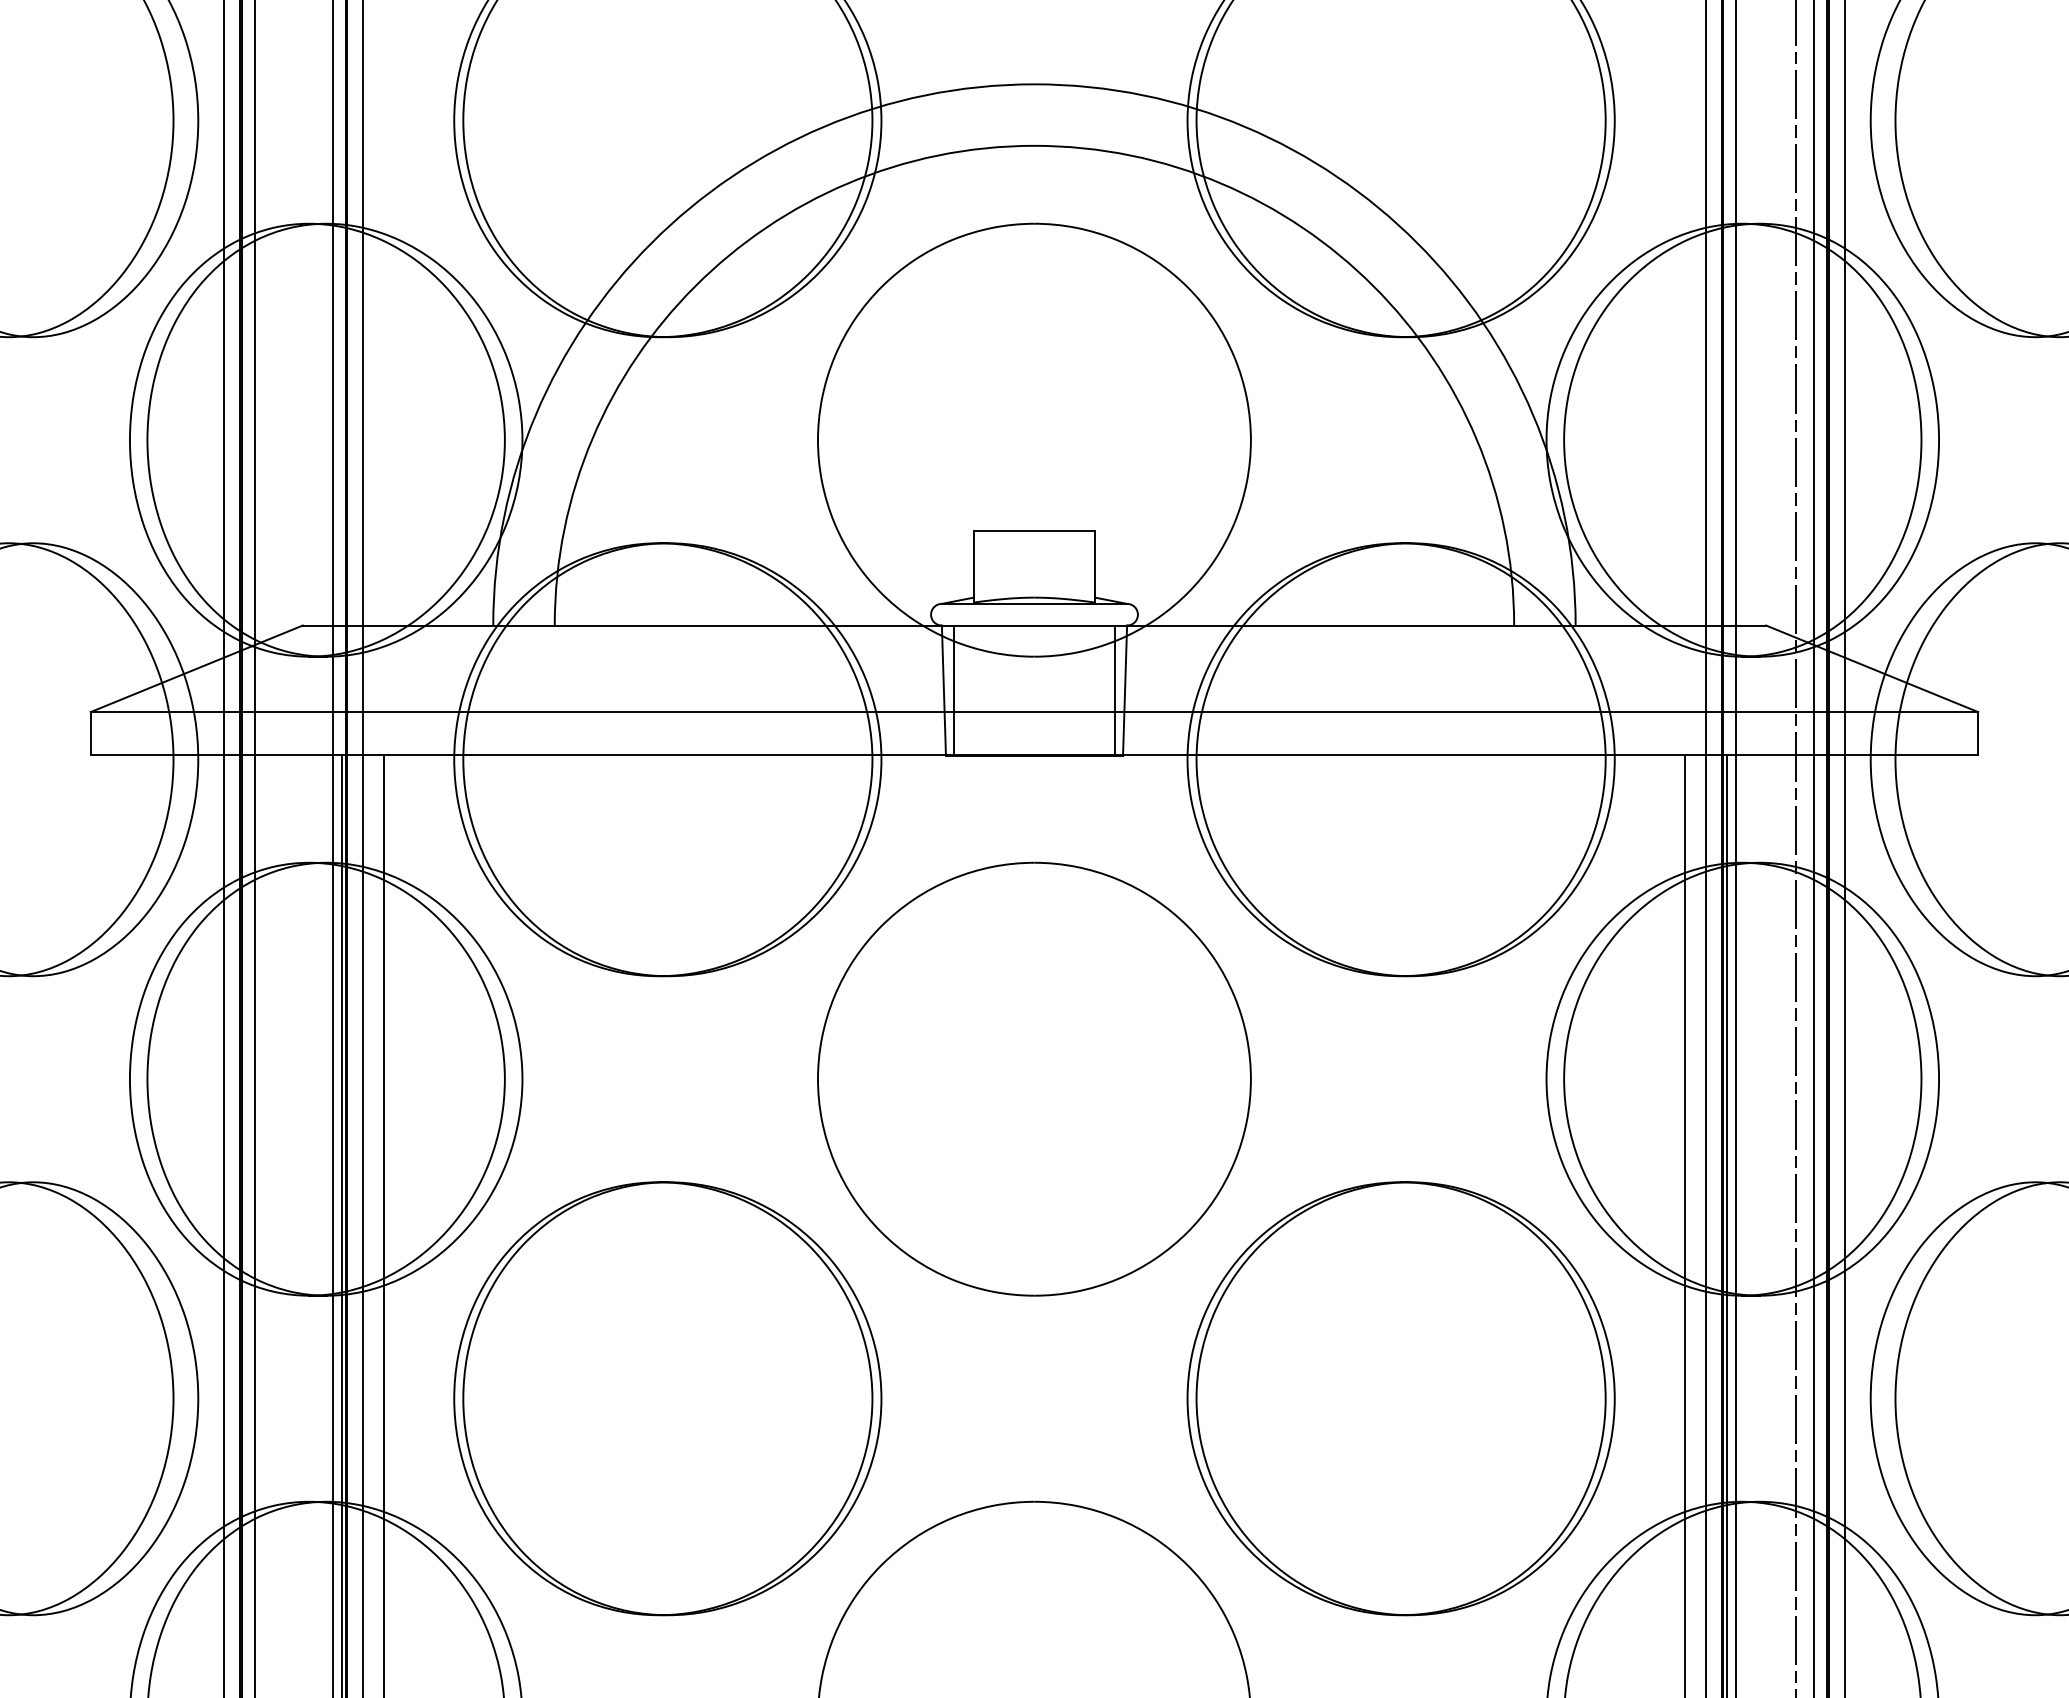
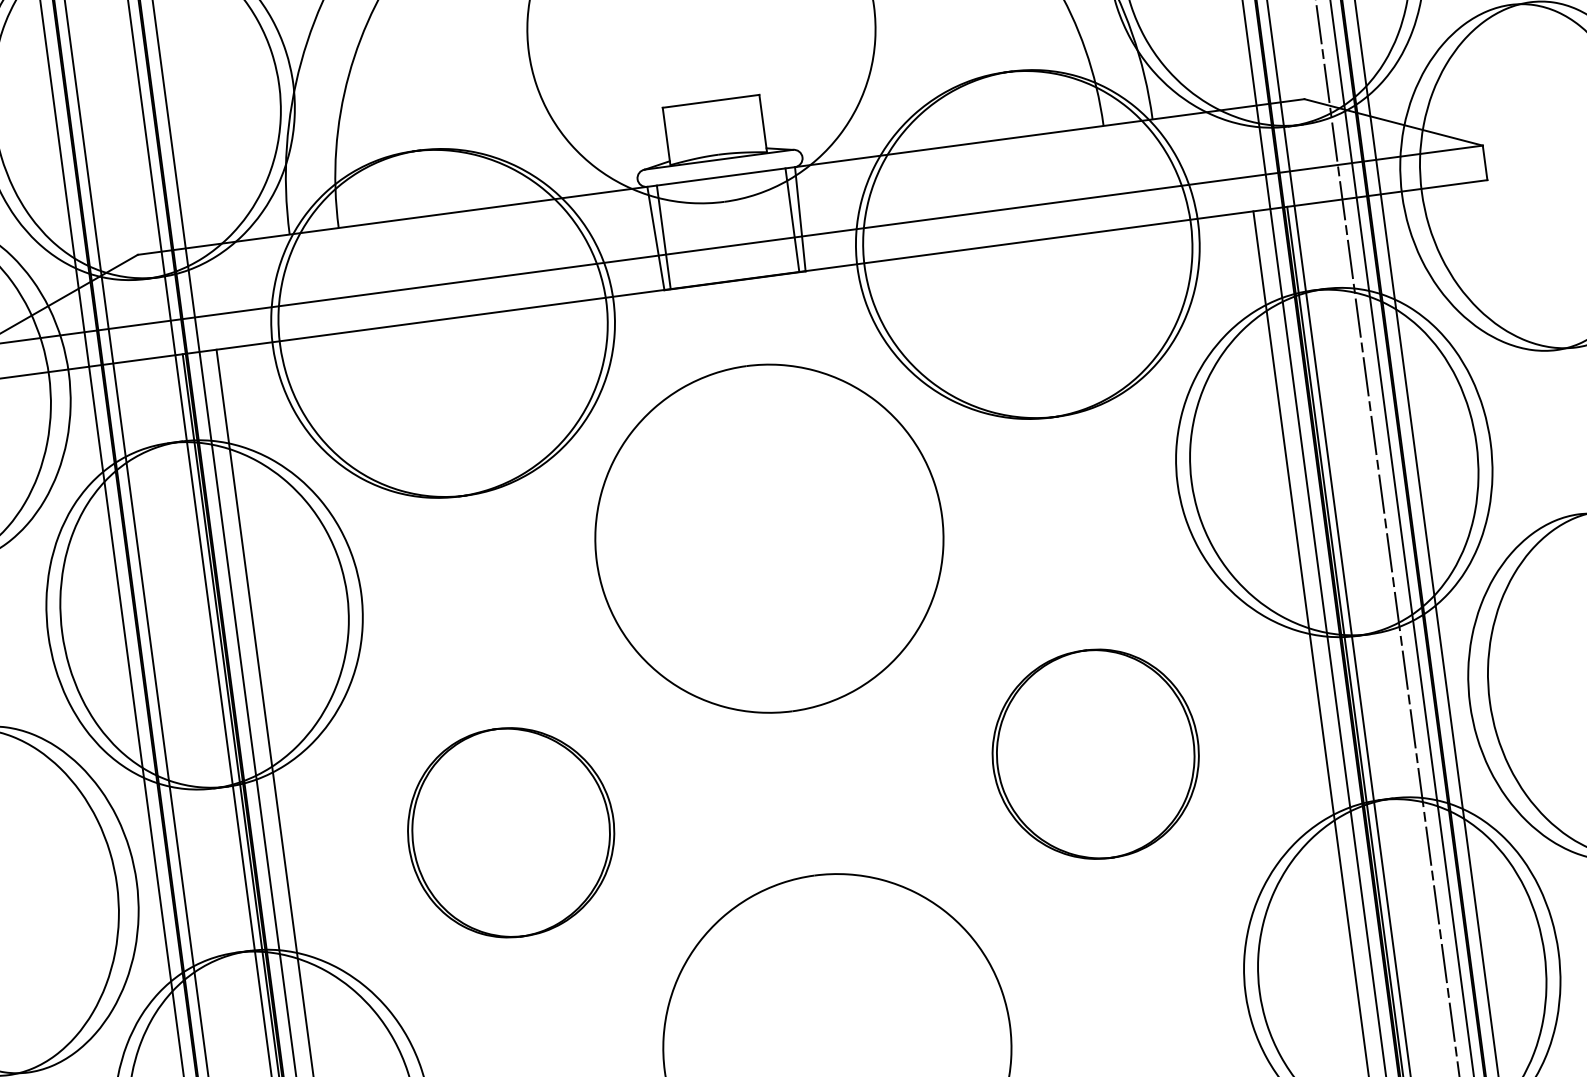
part: (667, 1398) -> (510, 832), size x0.6
part: (1400, 1398) -> (1095, 754), size x0.6

